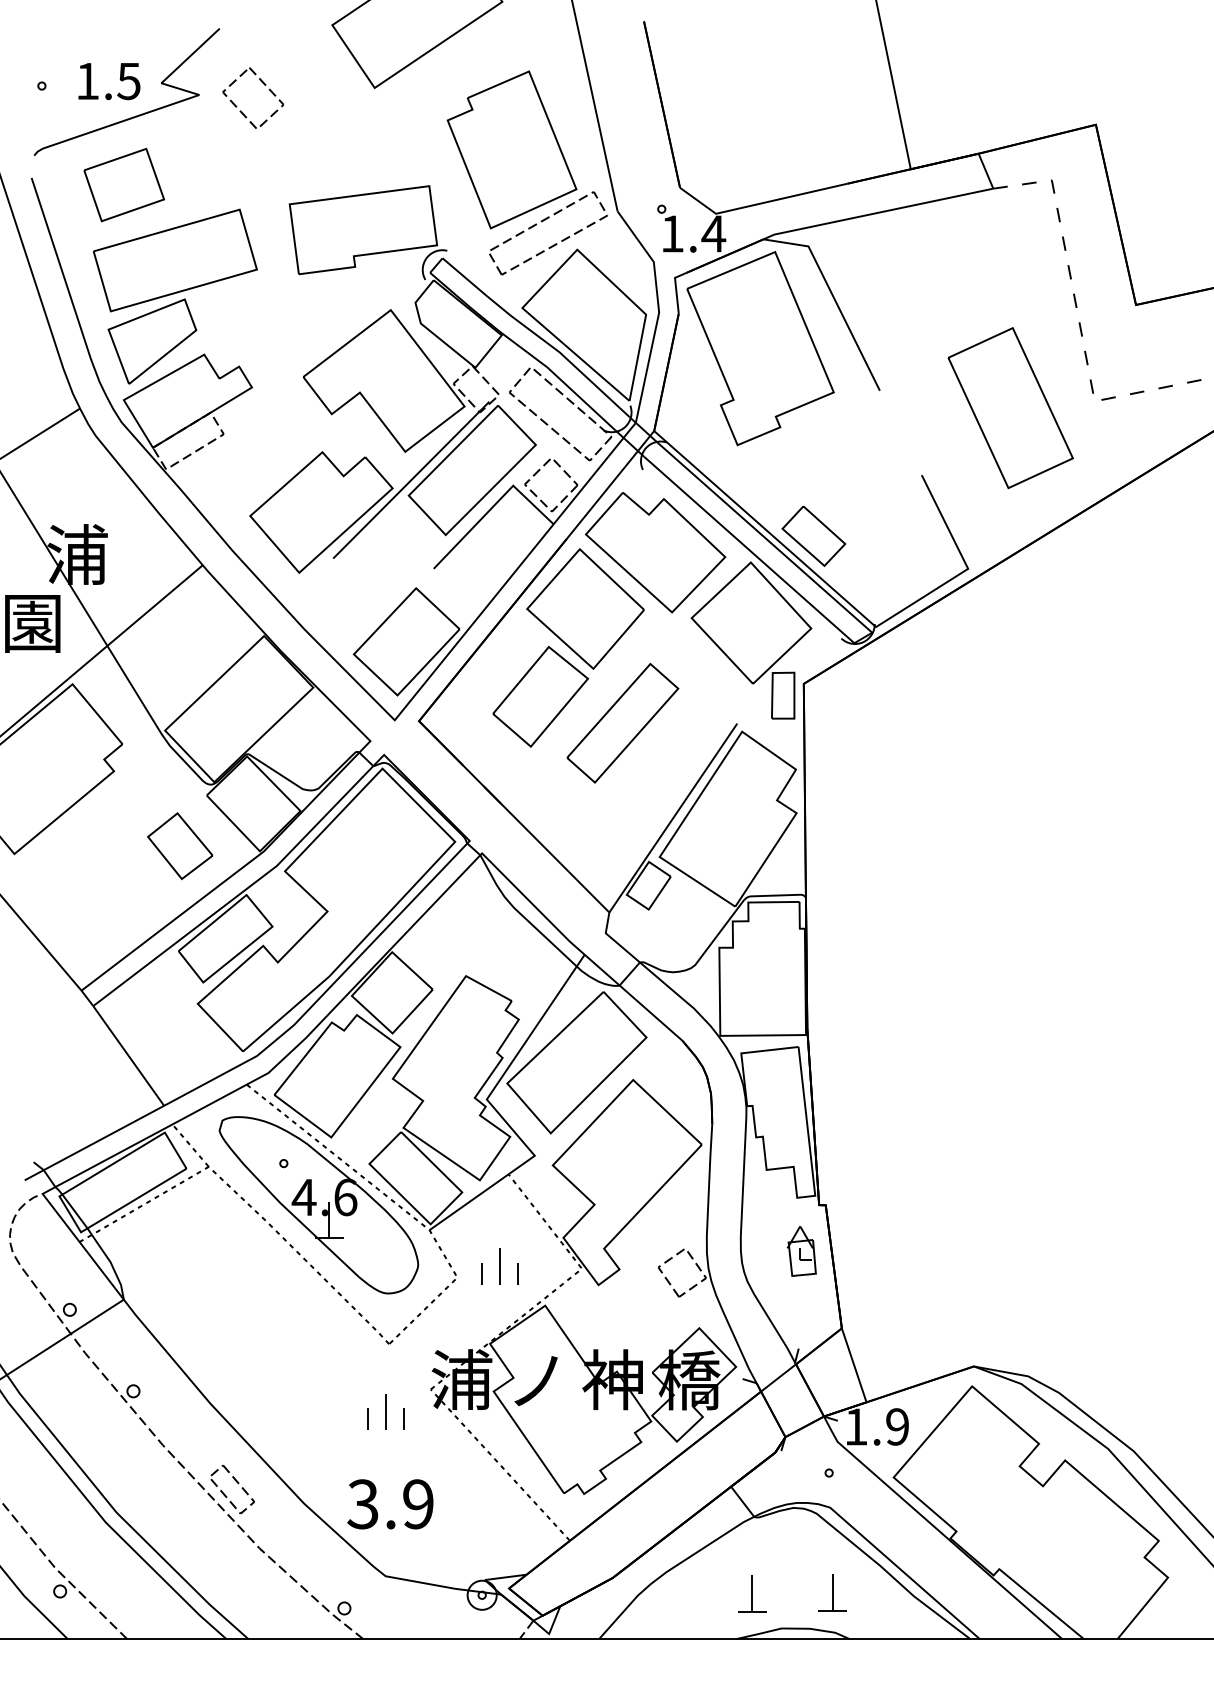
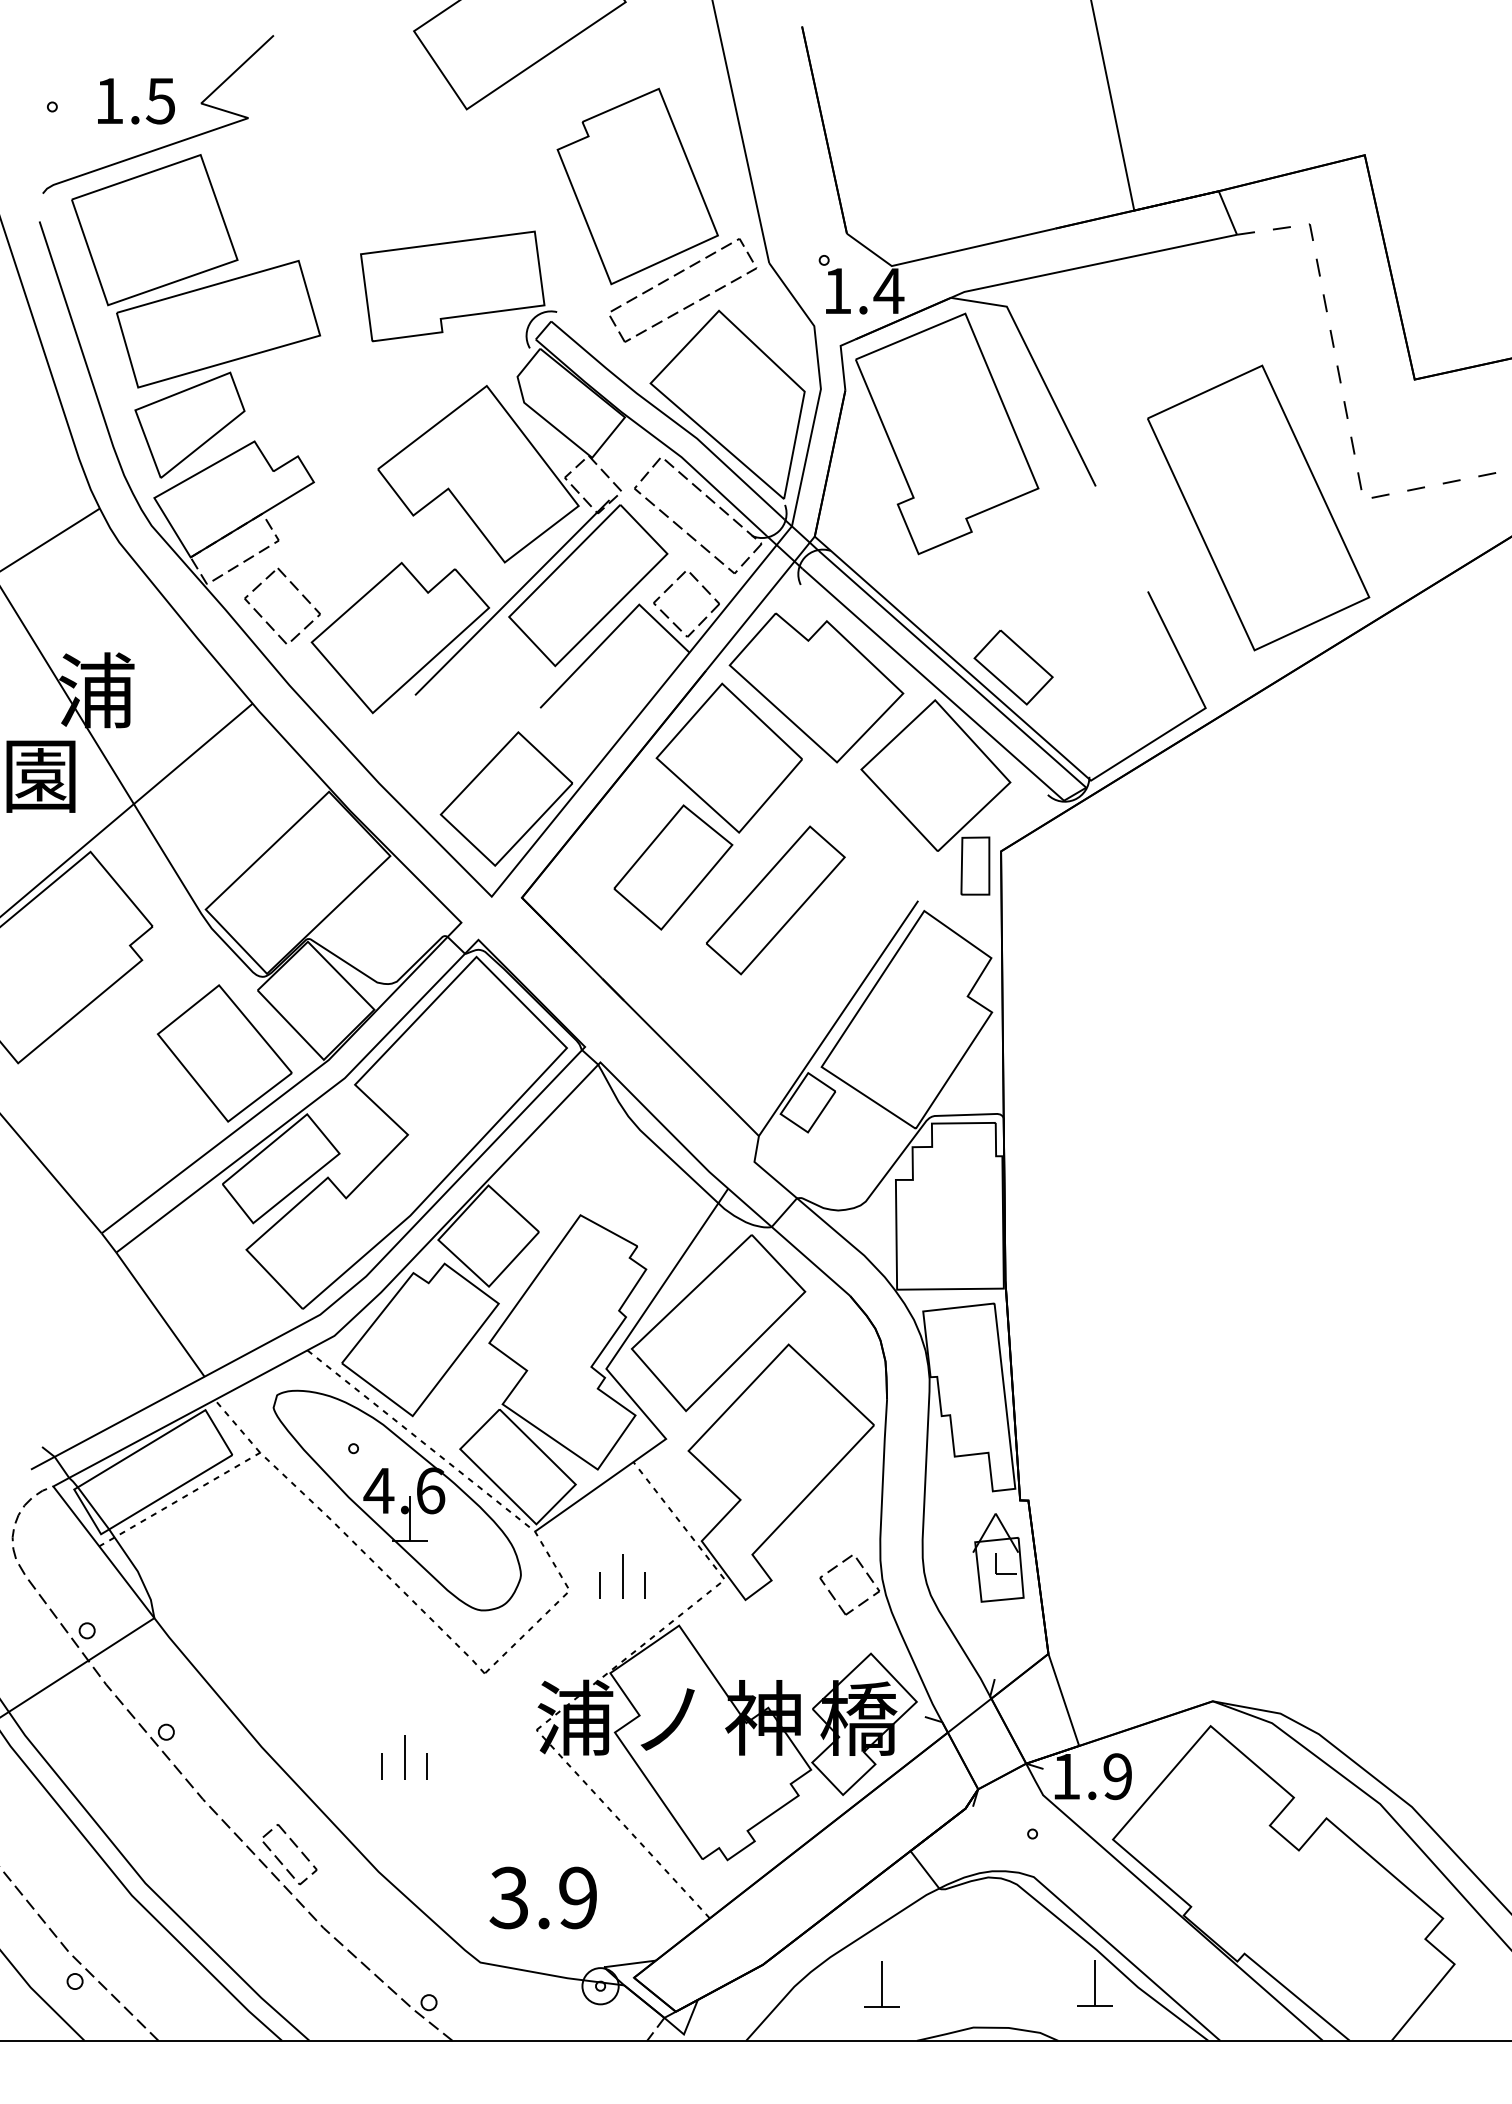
part: (265, 85) -> (297, 590), moved
part: (123, 185) -> (154, 230), size x1.67
part: (1010, 407) -> (1258, 507), size x1.43
part: (180, 846) -> (224, 1053), size x1.67
part: (801, 1250) -> (998, 1557), size x1.43
part: (385, 1411) -> (404, 1757), moved
text: (389, 1503) -> (542, 1897), moved
part: (751, 1593) -> (881, 1984), moved
part: (832, 1593) -> (1094, 1983), moved

